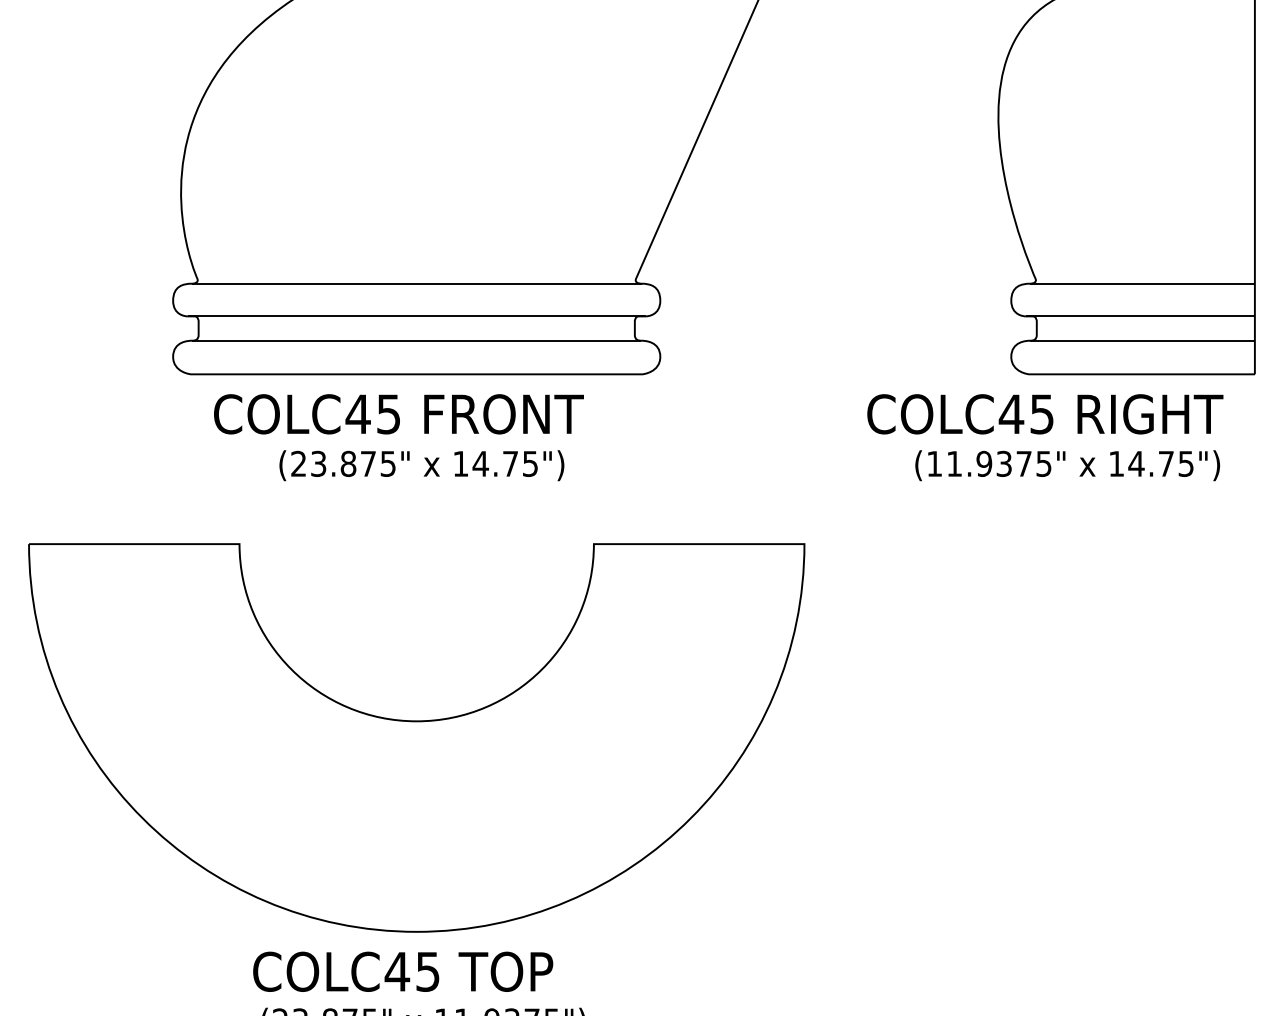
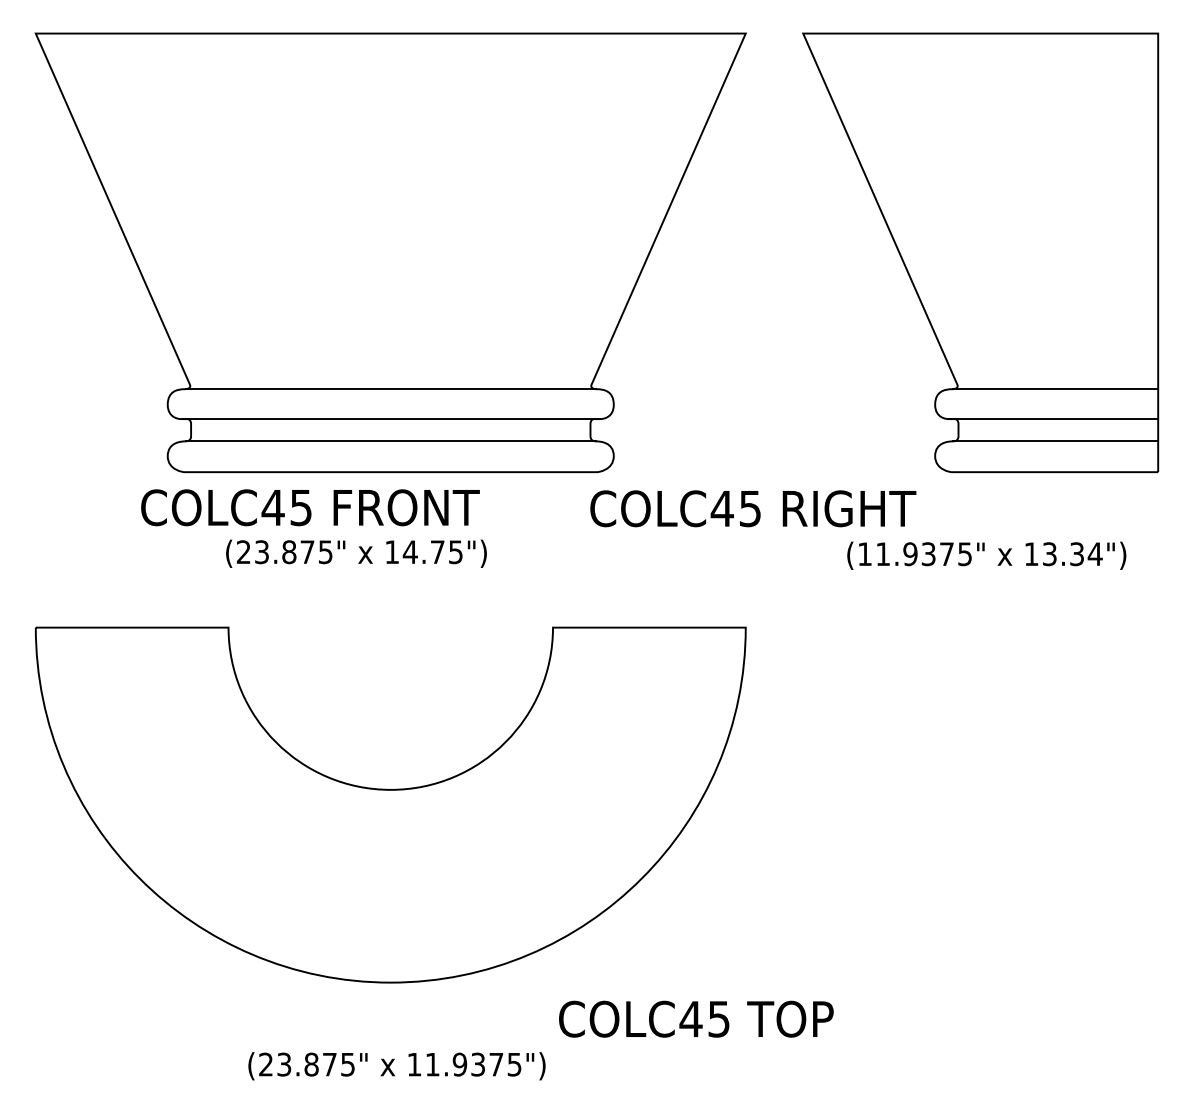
text: (398, 414) -> (310, 507), moved
text: (1045, 414) -> (753, 508), moved
text: (1161, 464) -> (1072, 554), 14.75") -> 13.34")
text: (421, 465) -> (356, 553), moved
text: (403, 971) -> (696, 1018), moved

